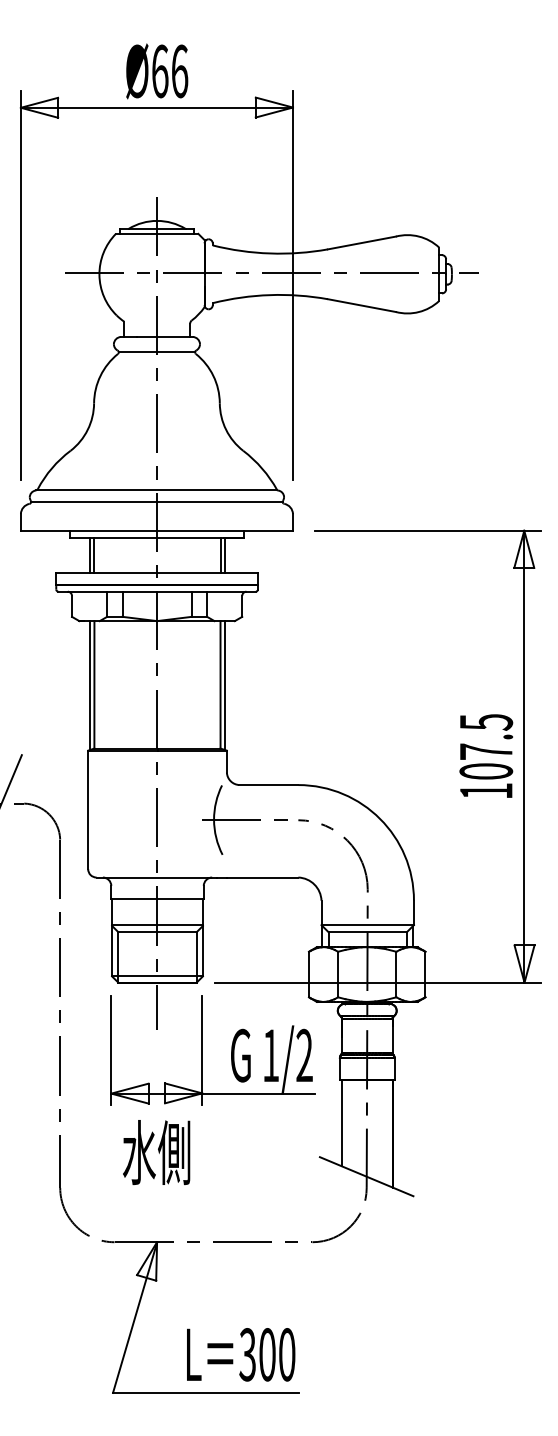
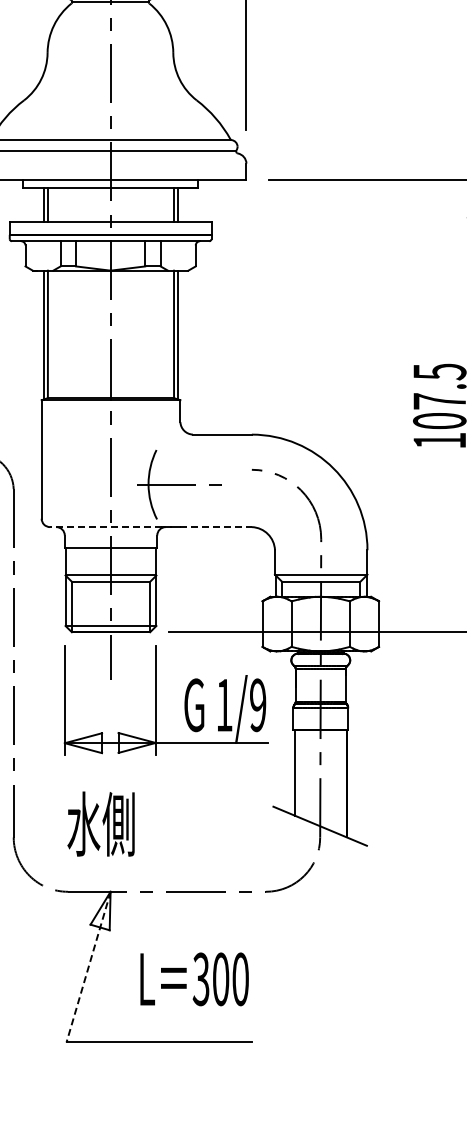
part: (244, 819) -> (179, 484), moved
line: (152, 877) -> (106, 527), solid -> dashed
line: (262, 877) -> (216, 527), solid -> dashed
text: (304, 1055) -> (258, 705), 1/2 -> 1/9
text: (156, 1152) -> (101, 824), moved
line: (134, 1318) -> (88, 968), solid -> dashed
text: (241, 1354) -> (195, 979), moved

